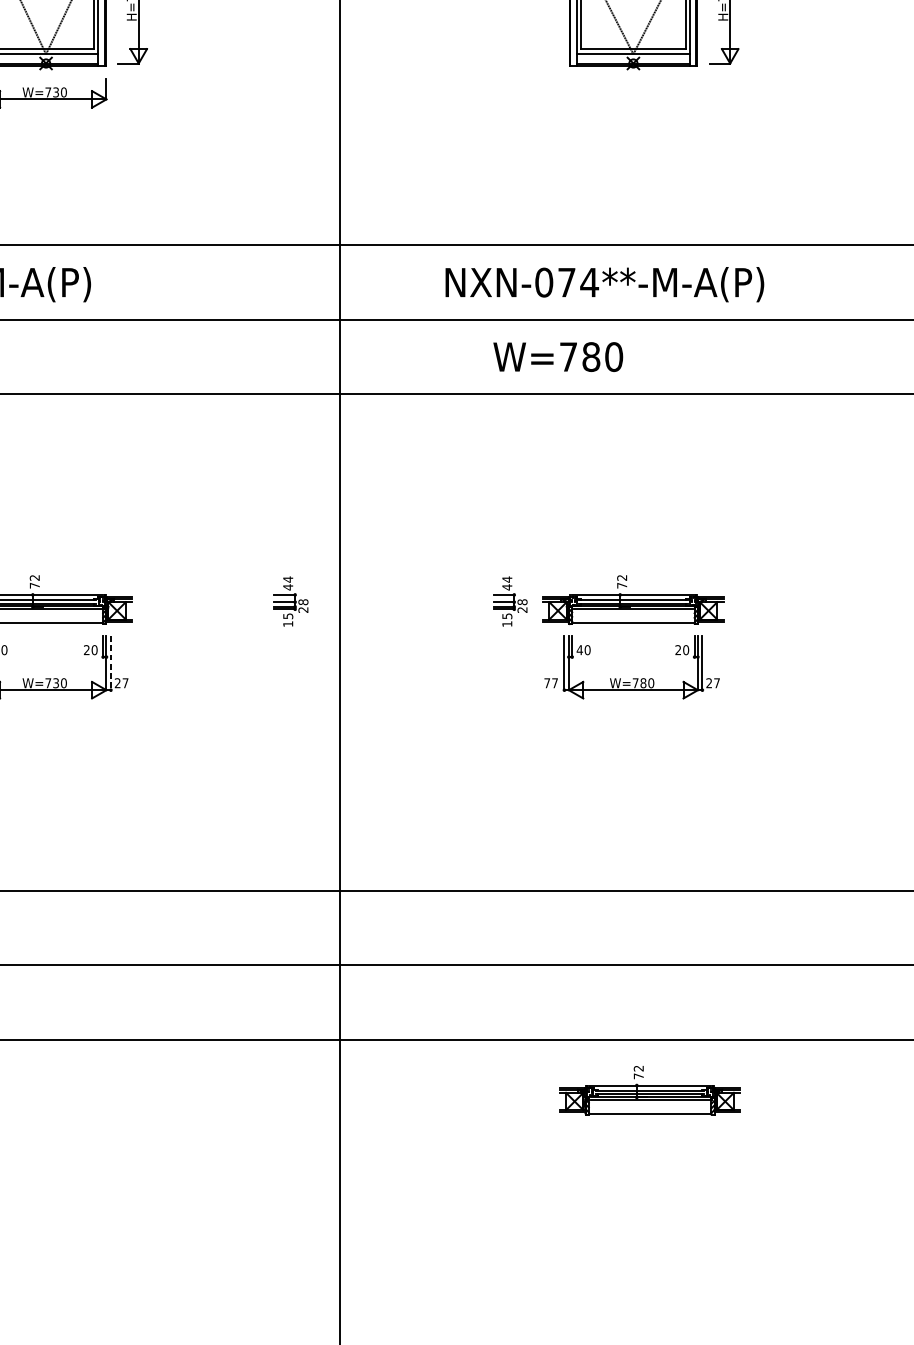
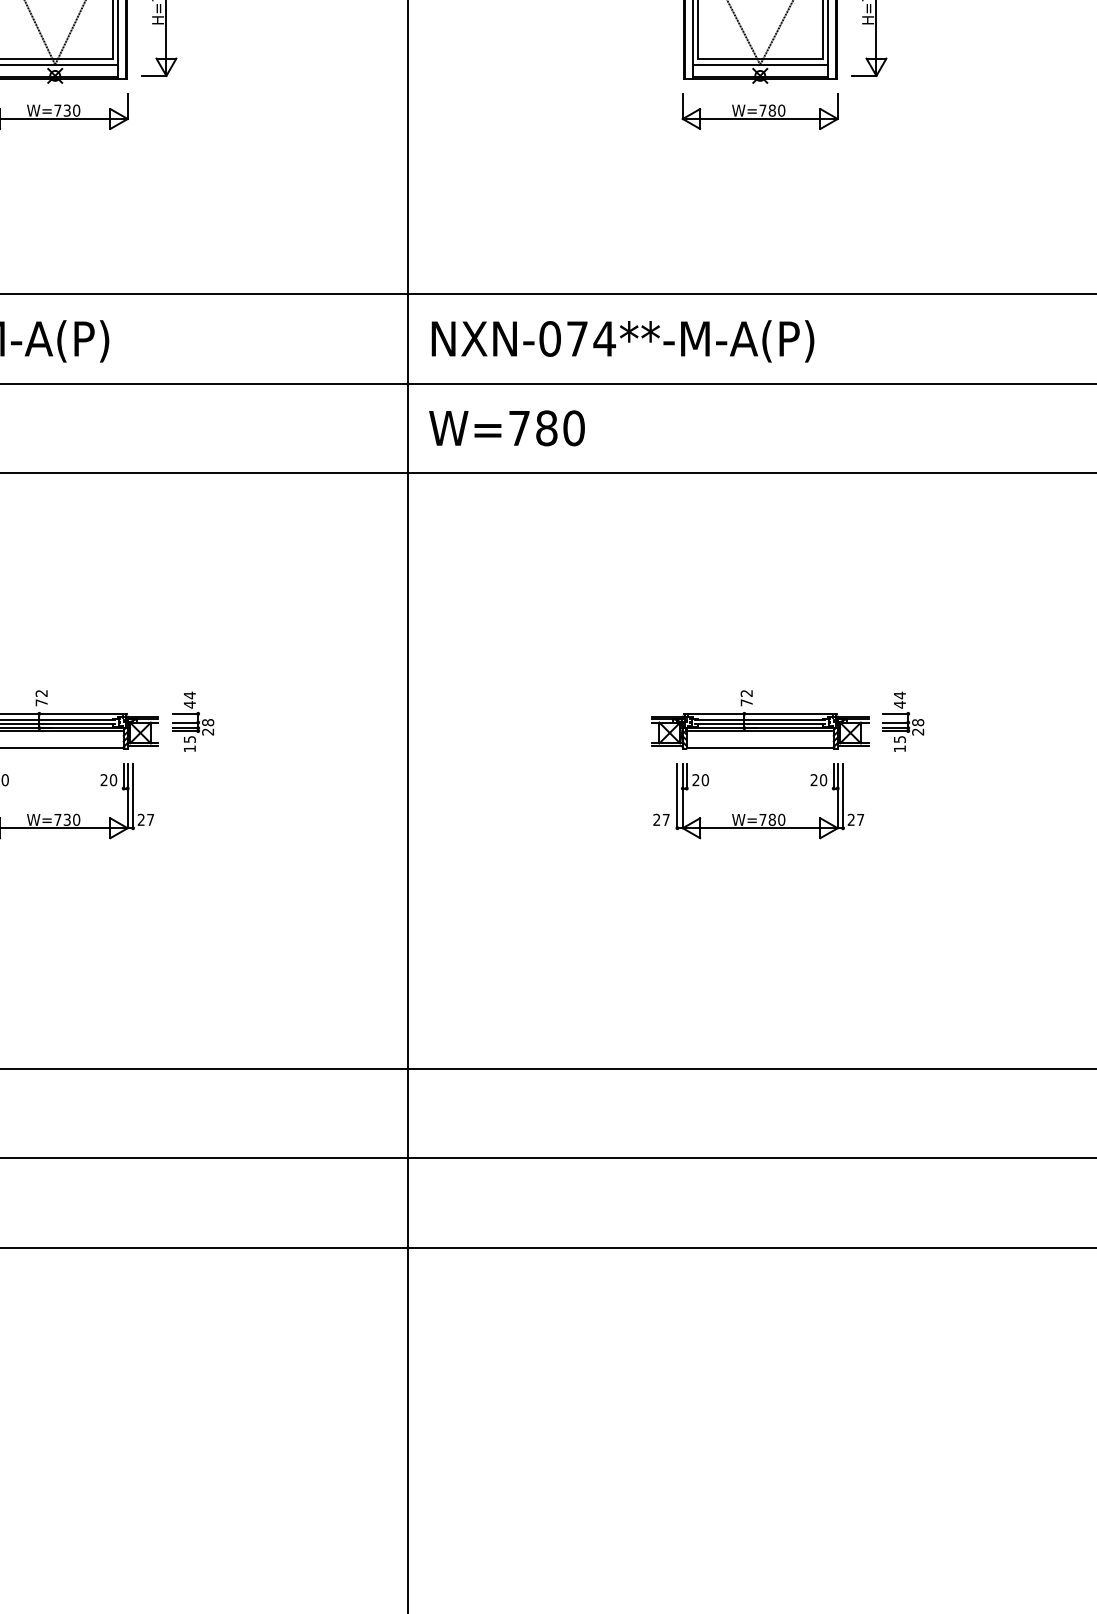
part: (632, 93) -> (759, 111), added
text: (604, 284) -> (622, 341), moved
text: (557, 357) -> (506, 428), moved
part: (291, 601) -> (193, 721), moved
part: (510, 601) -> (903, 721), moved
text: (579, 650) -> (695, 780), 40 -> 20
line: (111, 663) -> (133, 796), dashed -> solid
text: (546, 682) -> (656, 819), 77 -> 27
part: (650, 1090) -> (780, 1308), removed

